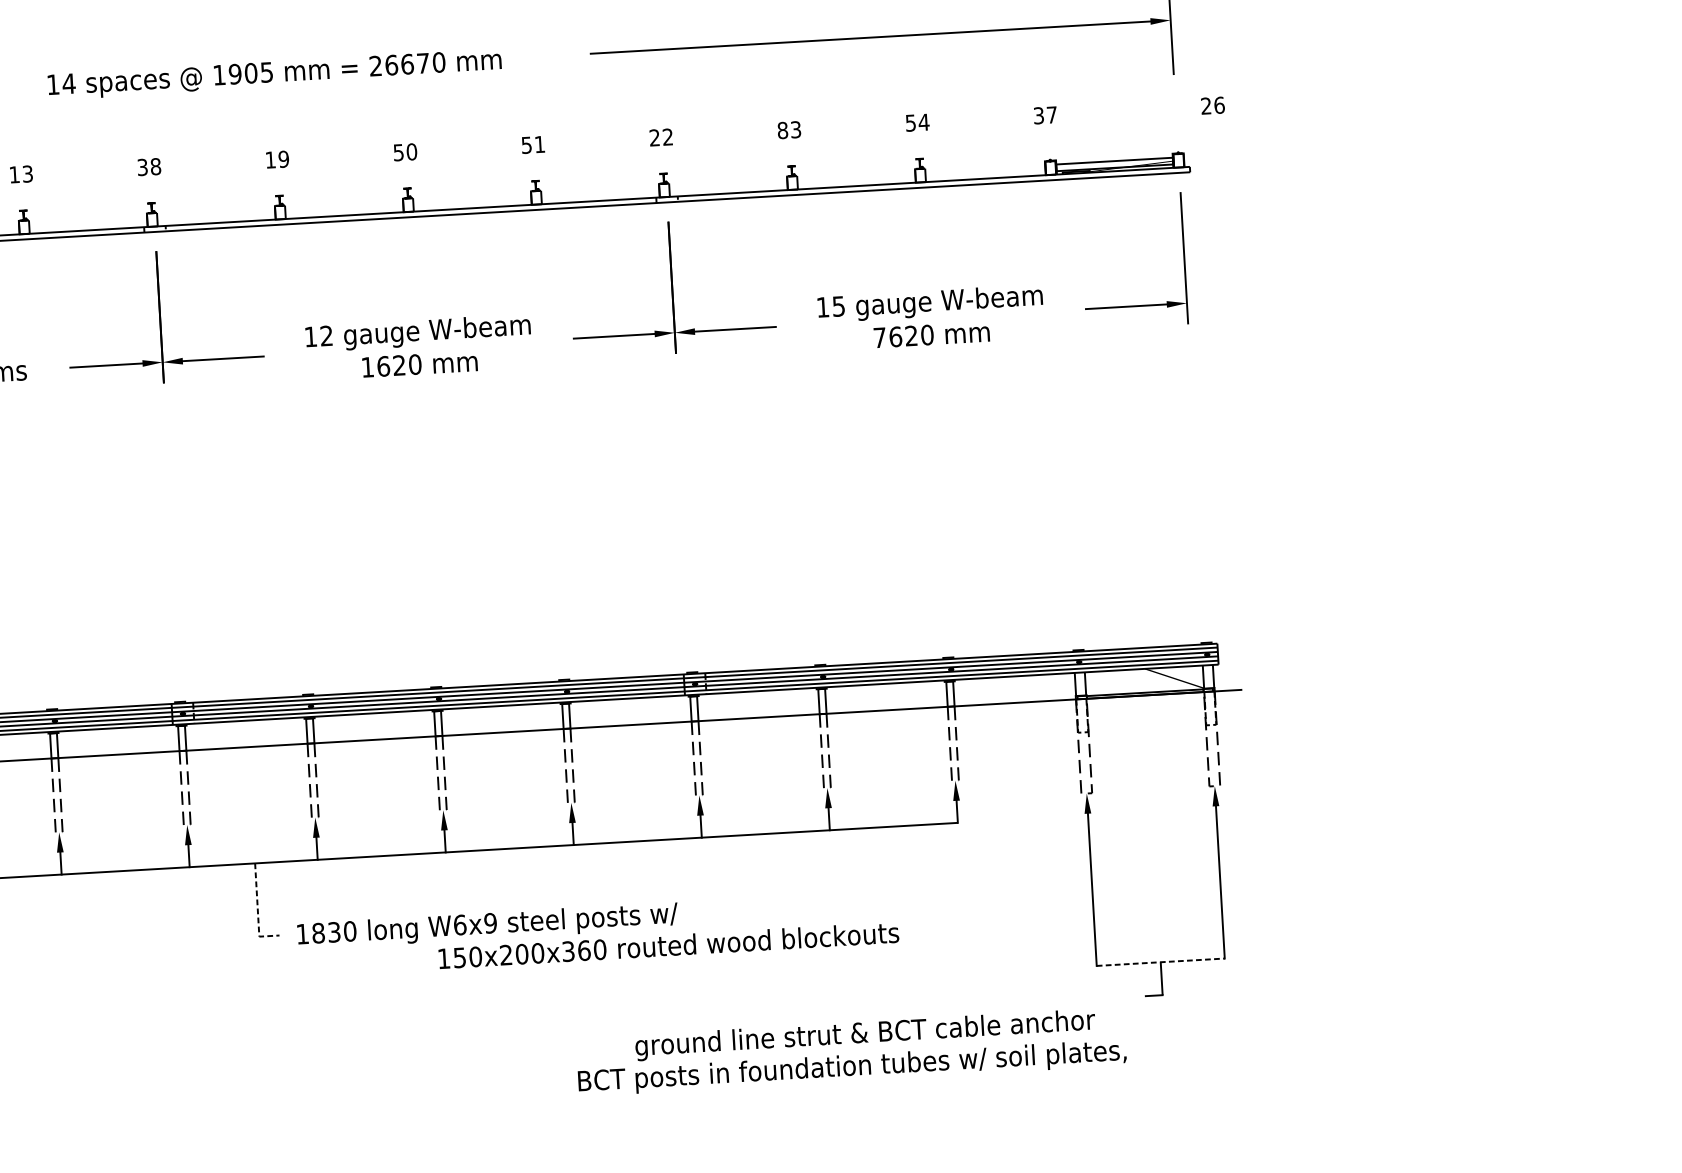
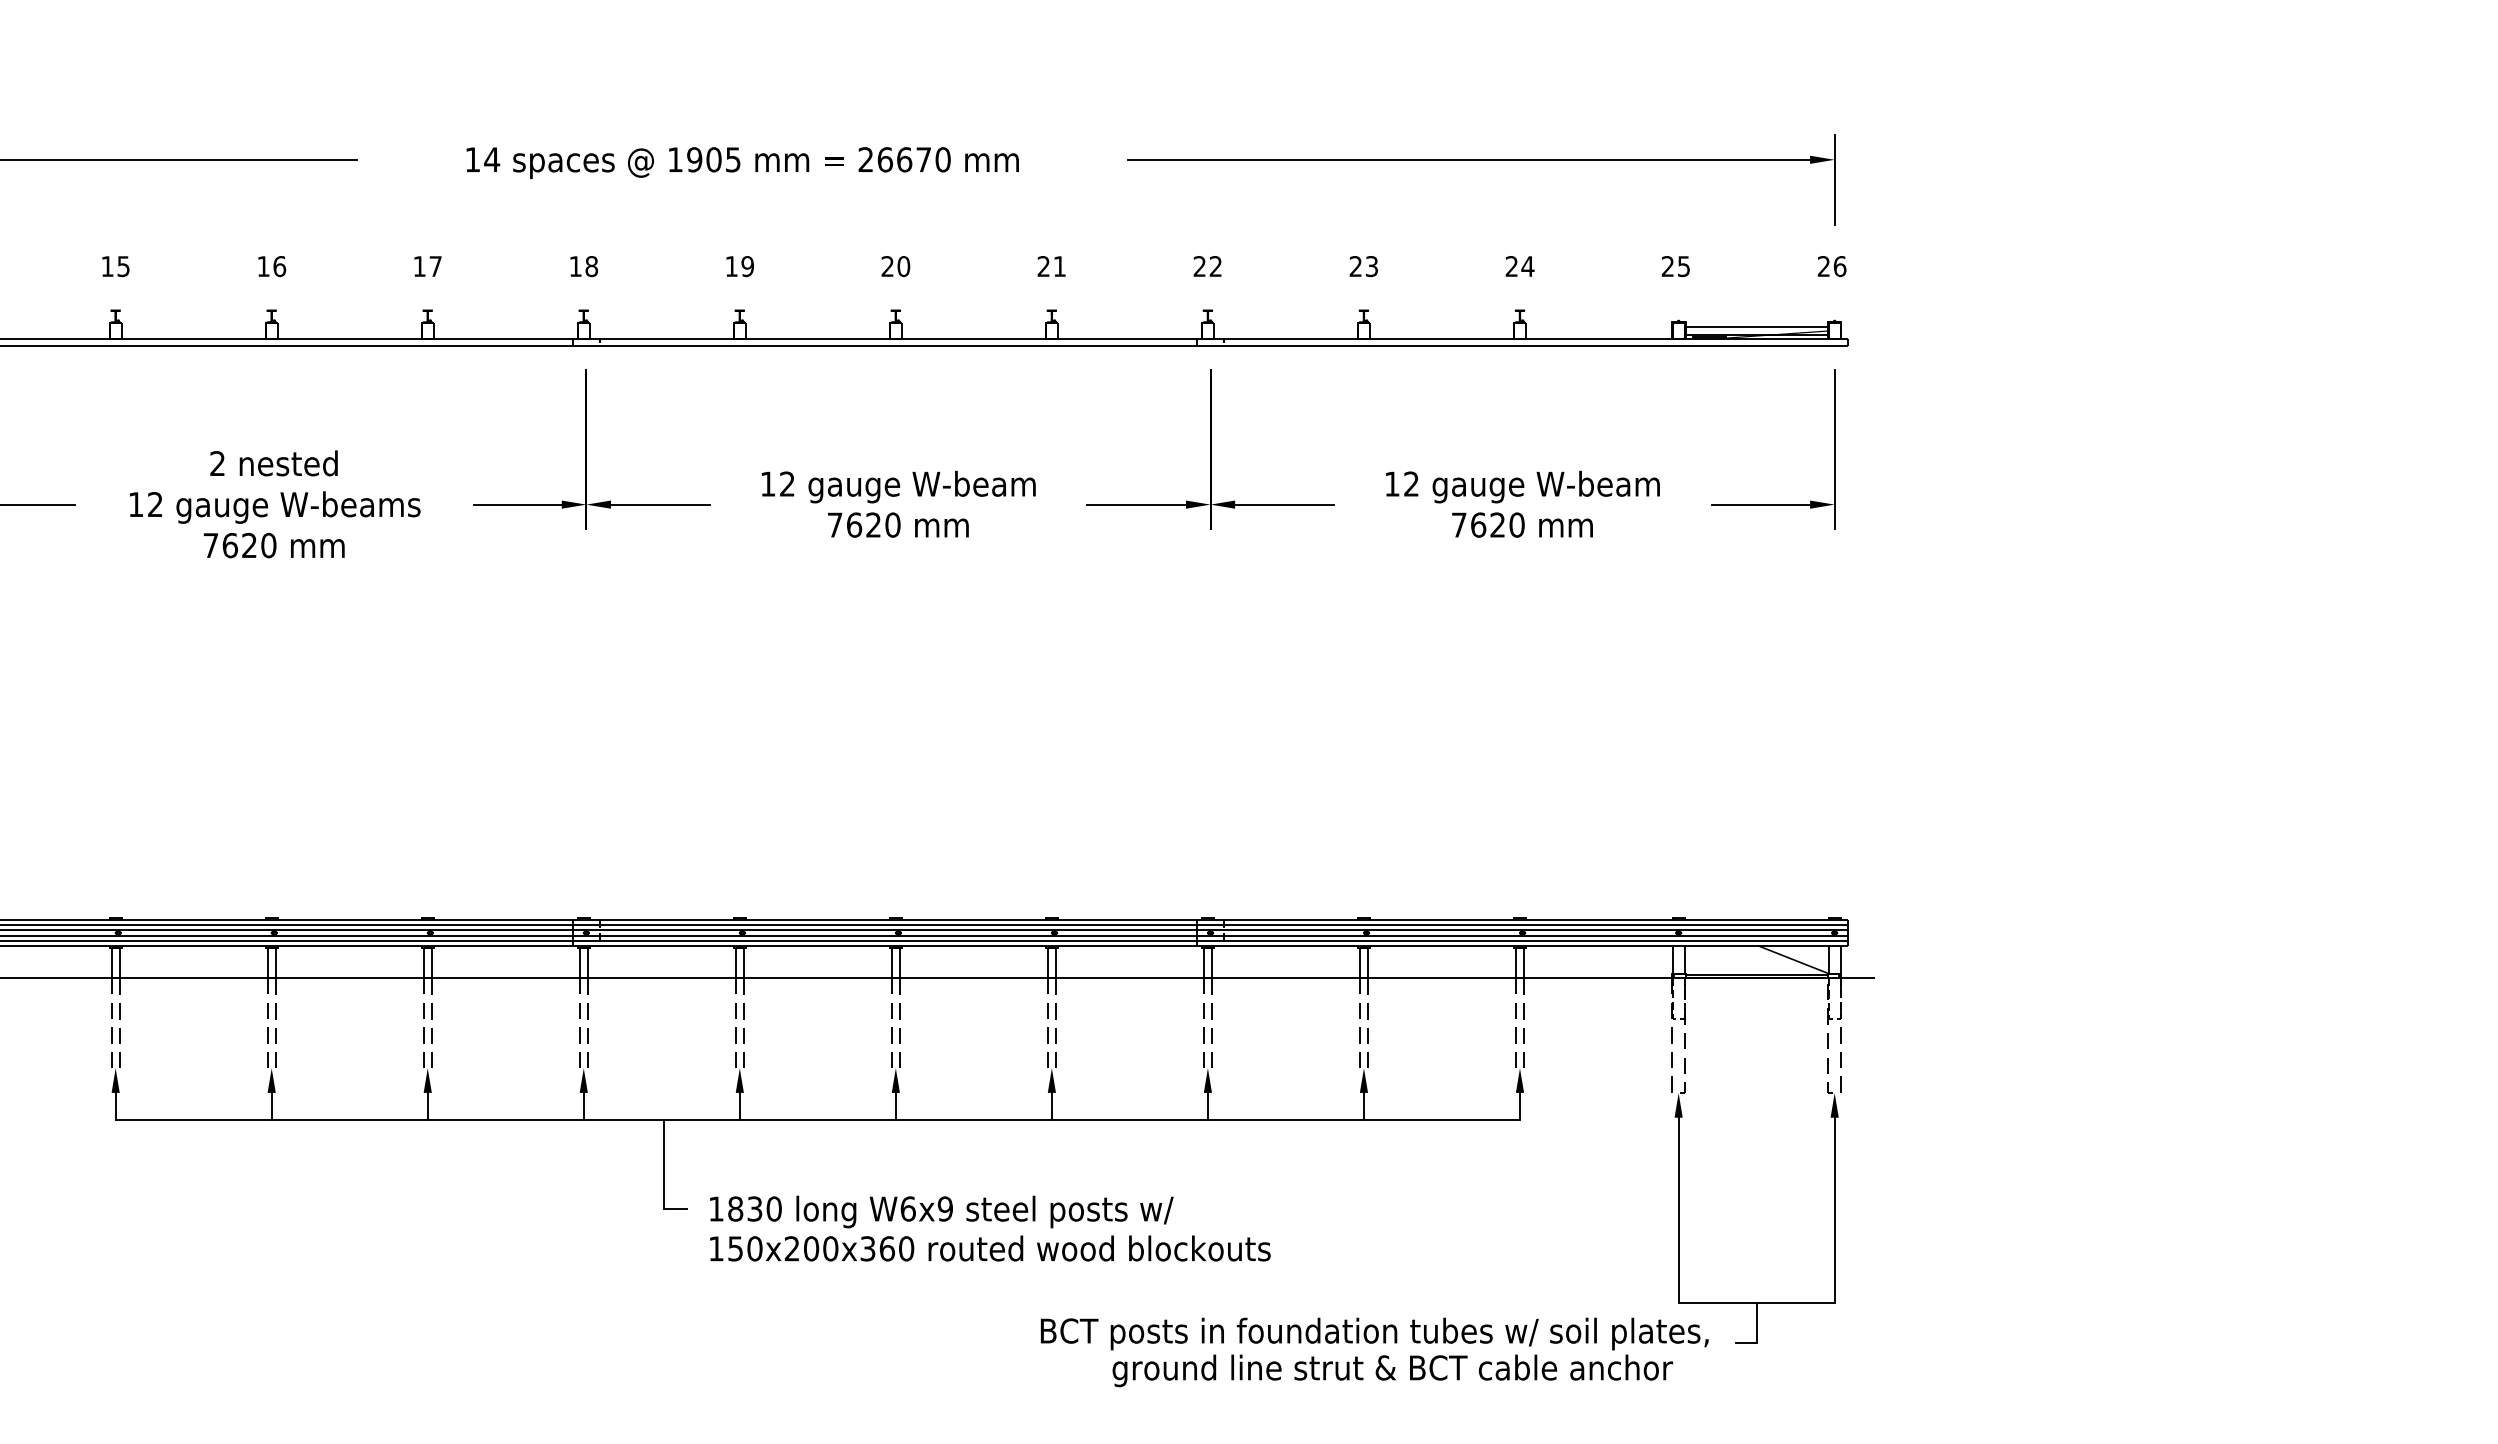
text: (1212, 105) -> (1831, 266), moved
text: (1045, 115) -> (1675, 266), 37 -> 25
text: (910, 123) -> (1511, 266), 54 -> 24
text: (782, 130) -> (1355, 266), 83 -> 23
text: (526, 145) -> (1043, 266), 51 -> 21
text: (398, 152) -> (887, 266), 50 -> 20
text: (142, 167) -> (575, 266), 38 -> 18
text: (27, 174) -> (435, 266), 13 -> 17
text: (838, 305) -> (1411, 483), 15 -> 12
text: (368, 366) -> (835, 524), 1620 -> 7620
line: (257, 910) -> (663, 1177), dashed -> solid
text: (668, 945) -> (990, 1248), moved
line: (1161, 962) -> (1757, 1303), dashed -> solid
text: (852, 1067) -> (1374, 1333), moved

